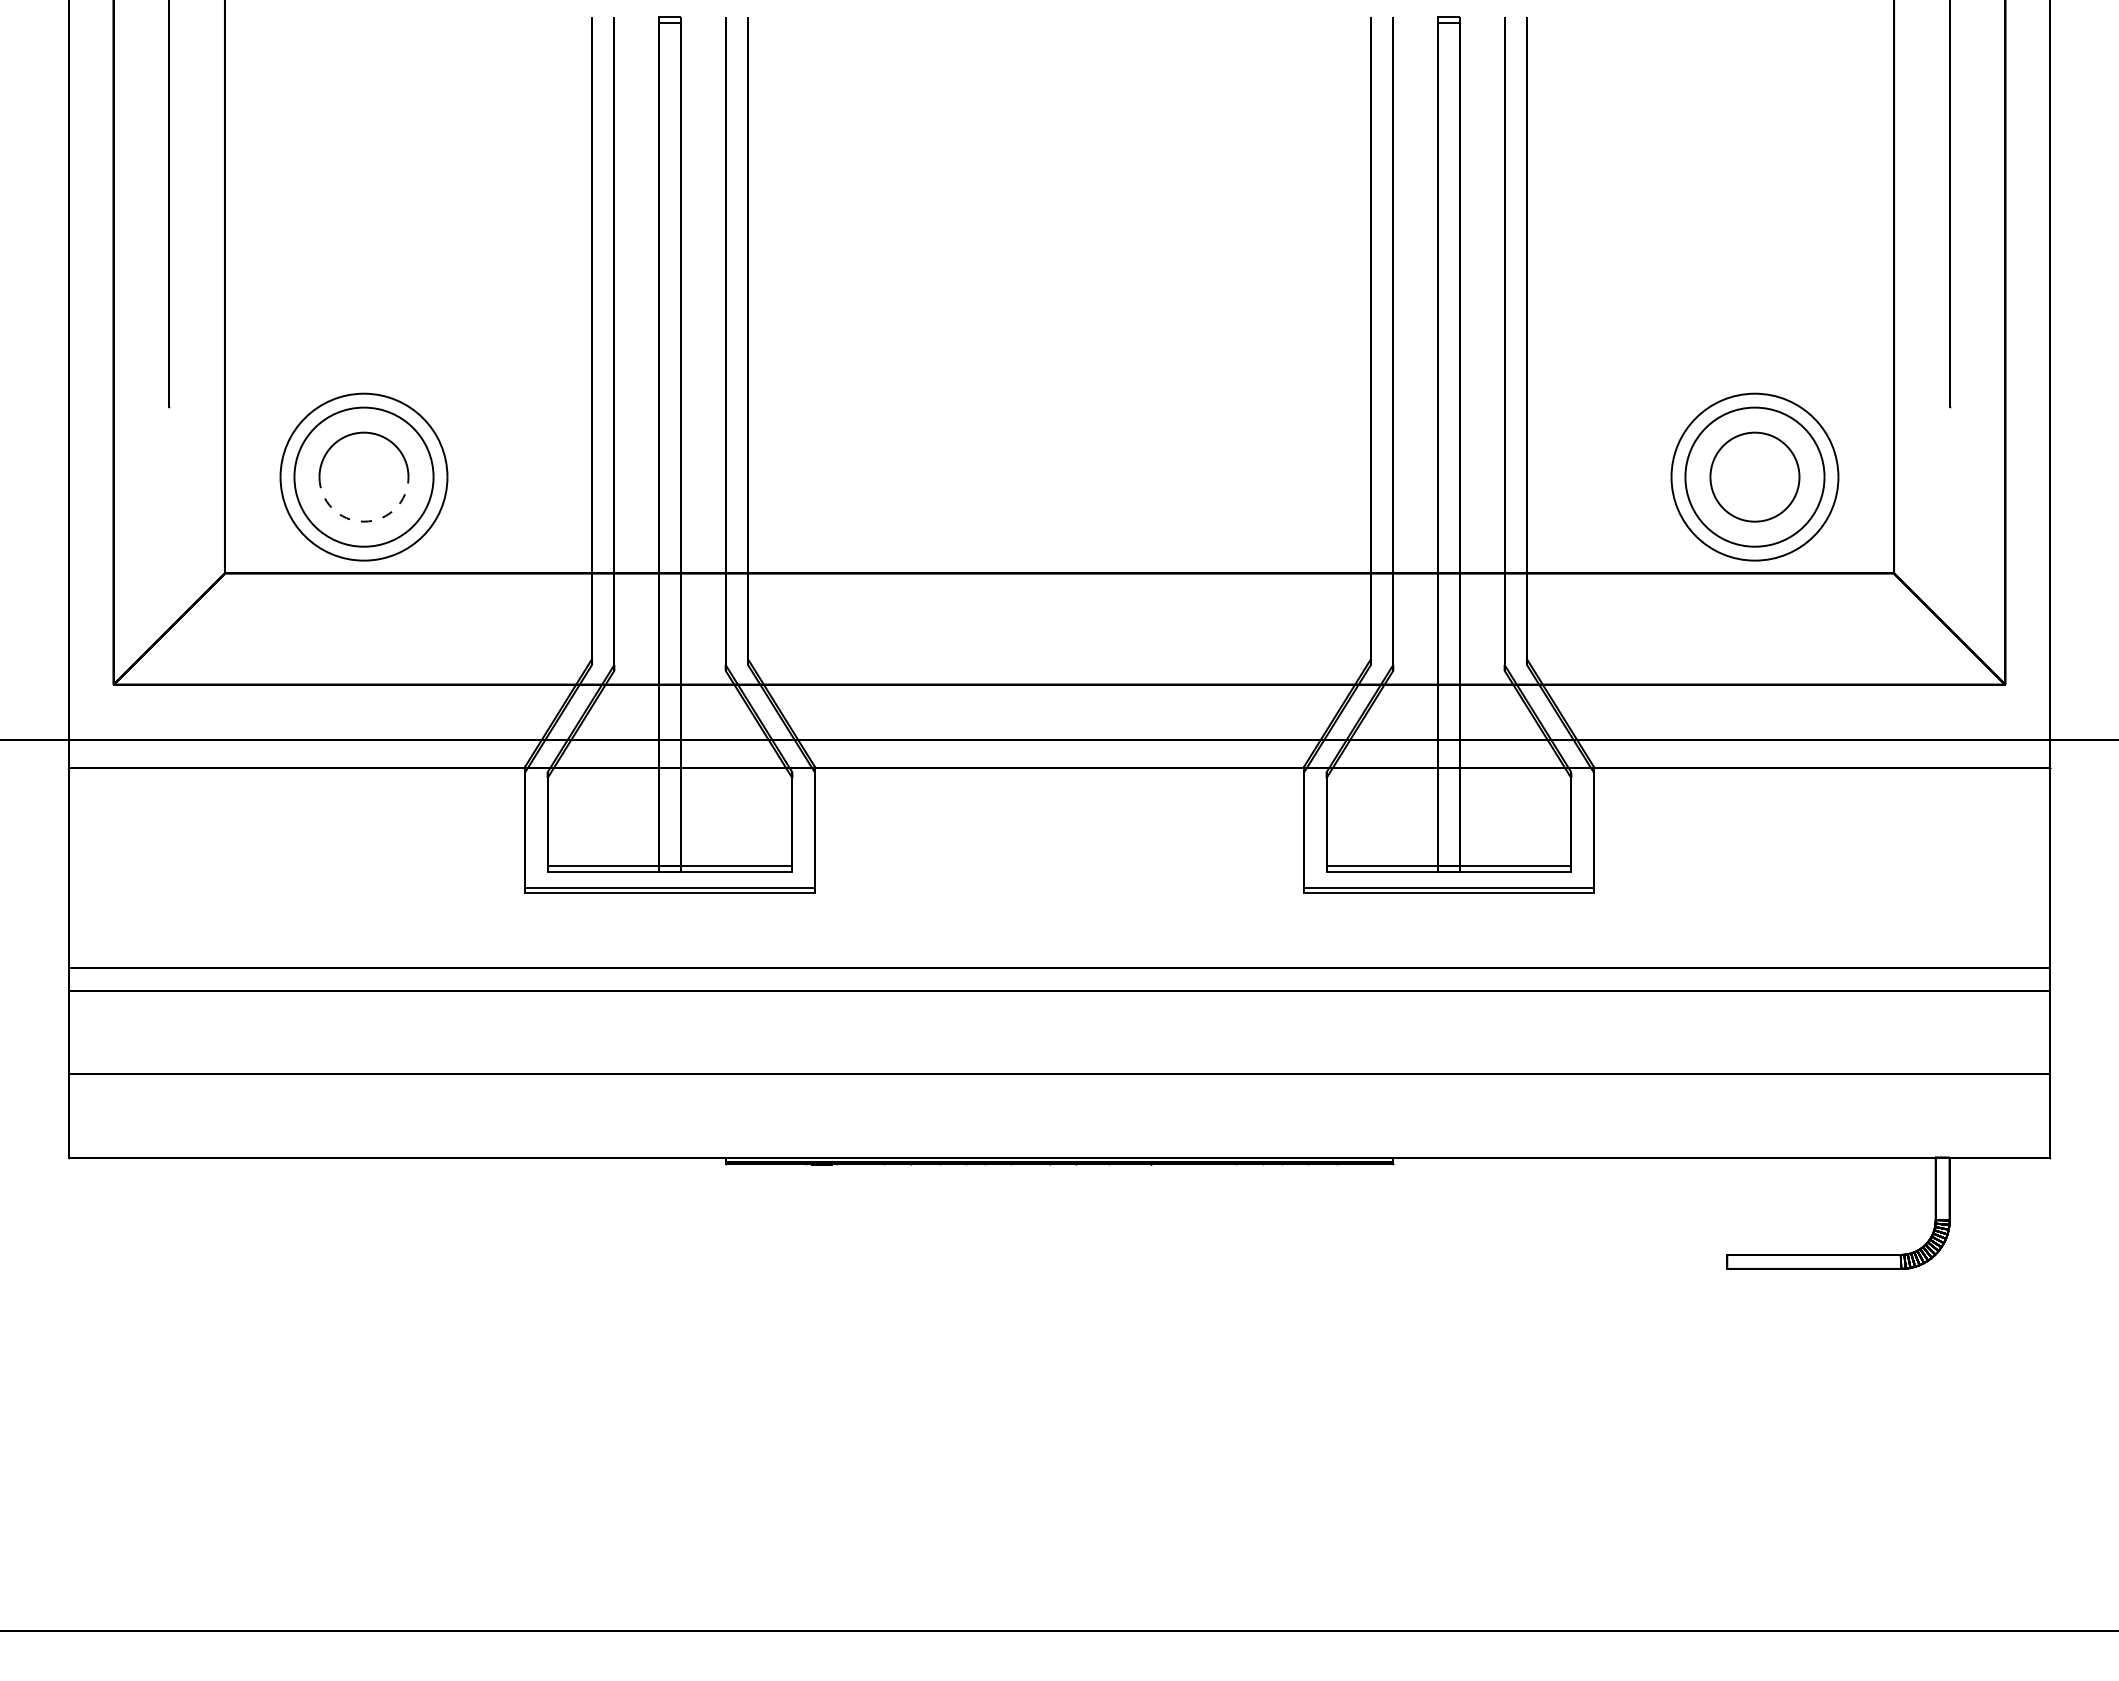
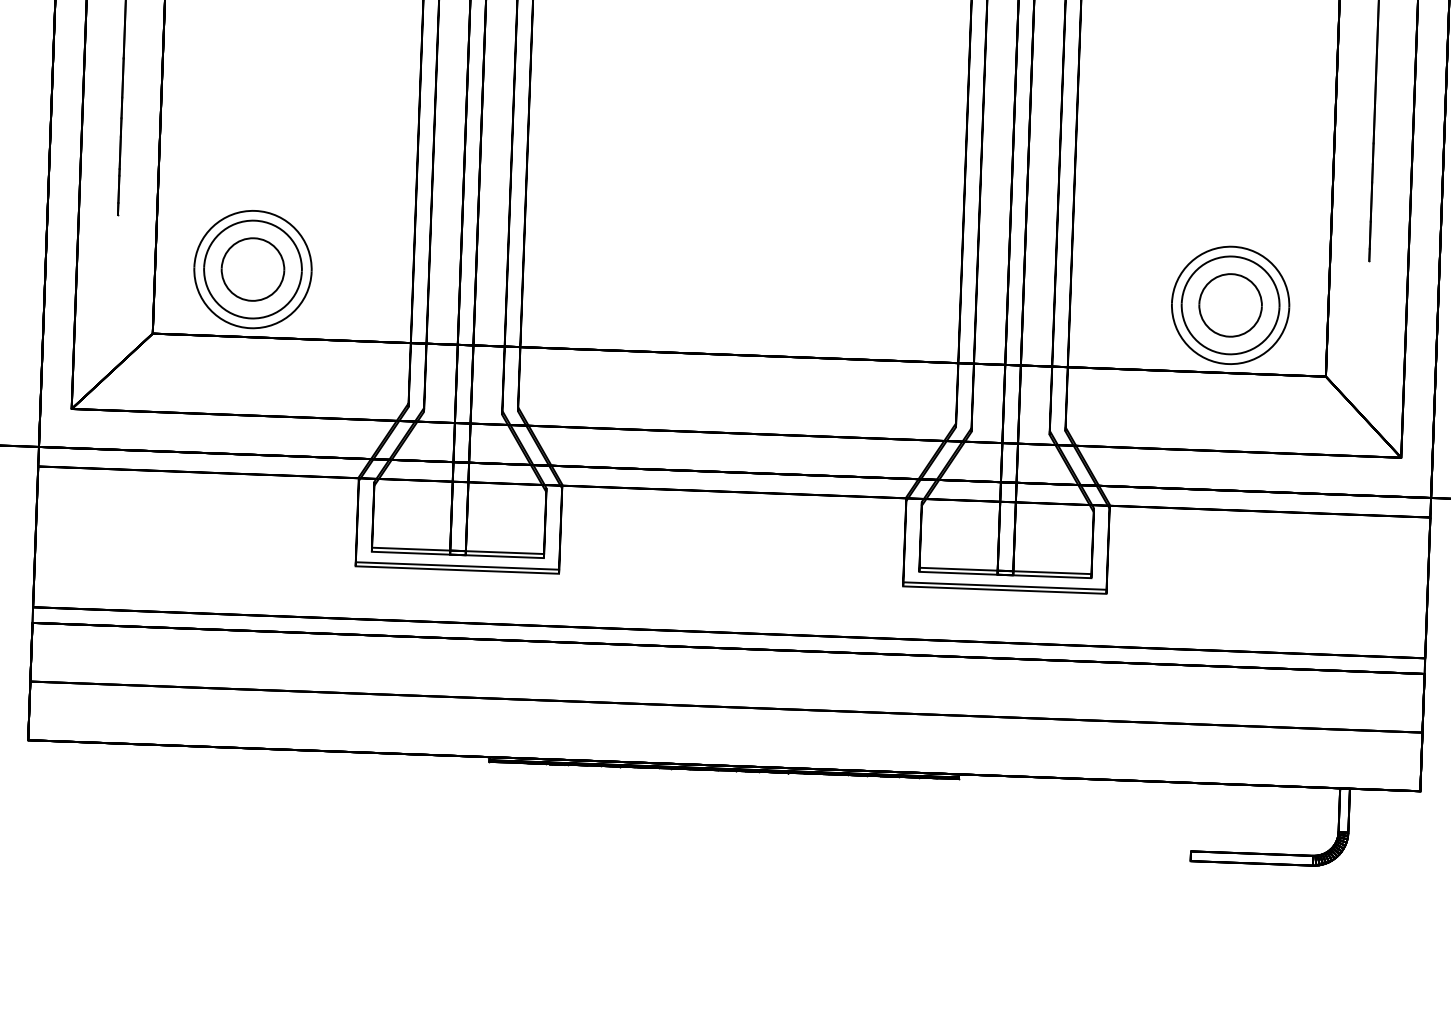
arc: (364, 521) -> (252, 300), dashed -> solid

